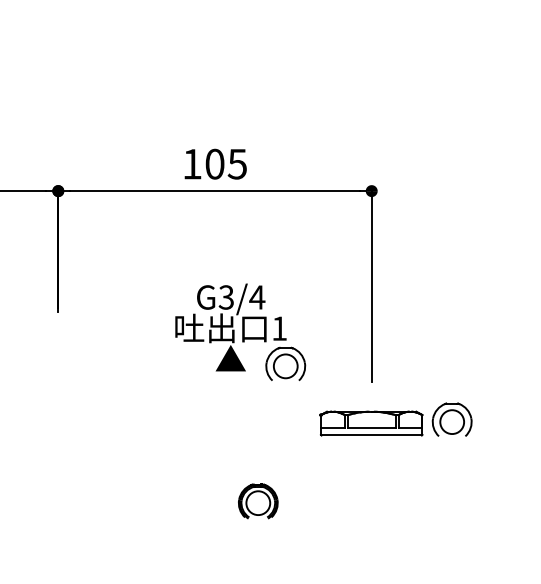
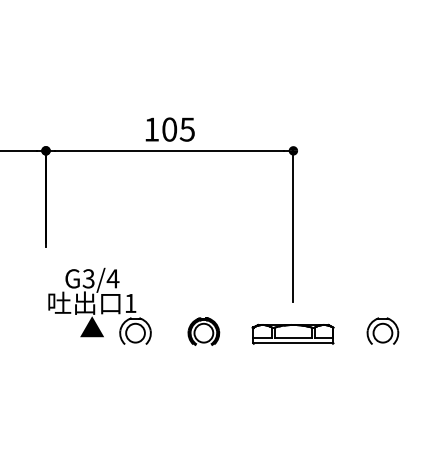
part: (240, 331) -> (99, 305), moved
part: (451, 418) -> (382, 330), moved
part: (257, 501) -> (203, 331), moved

